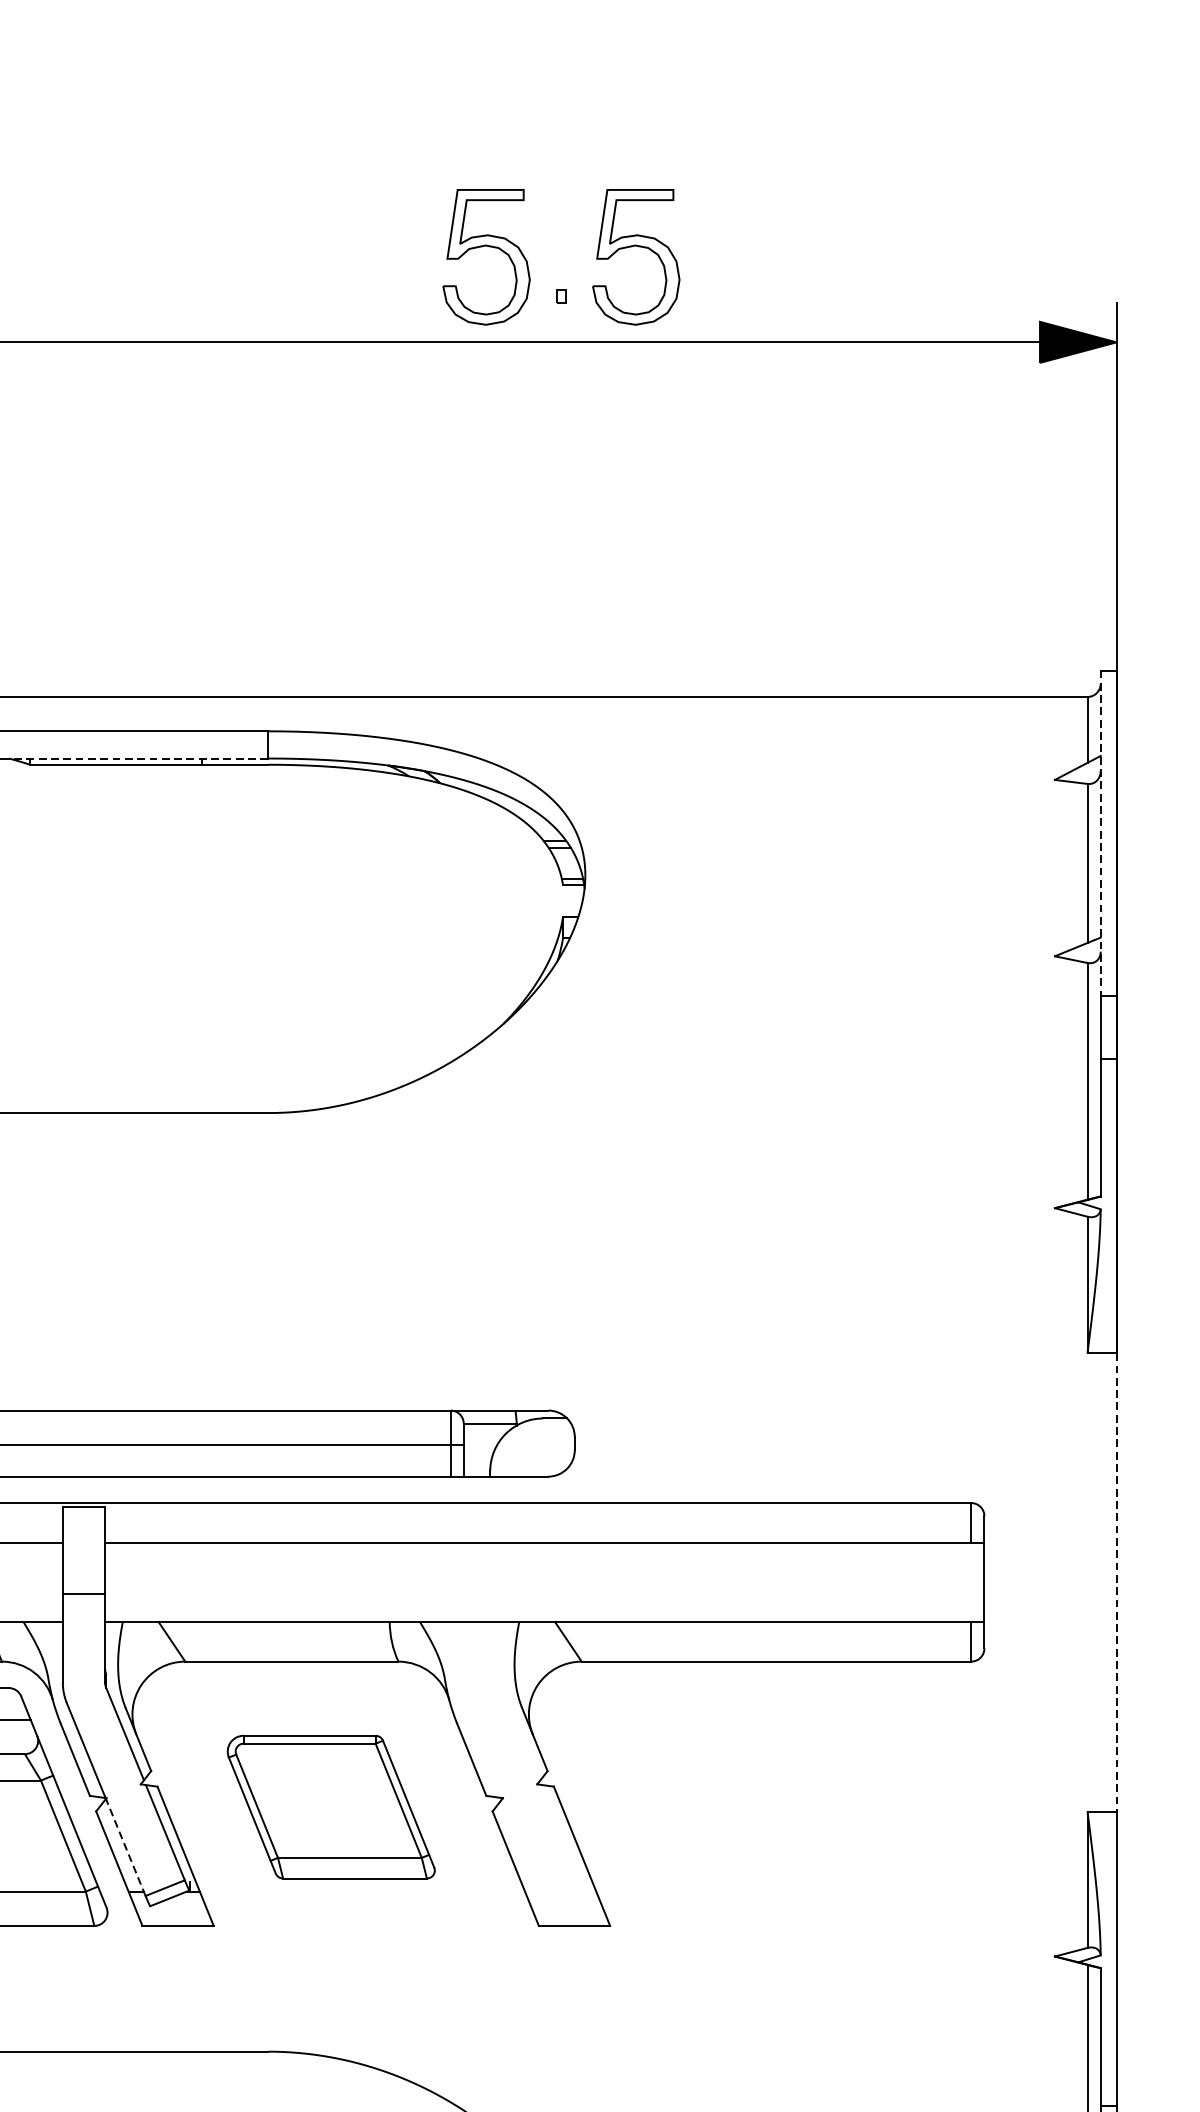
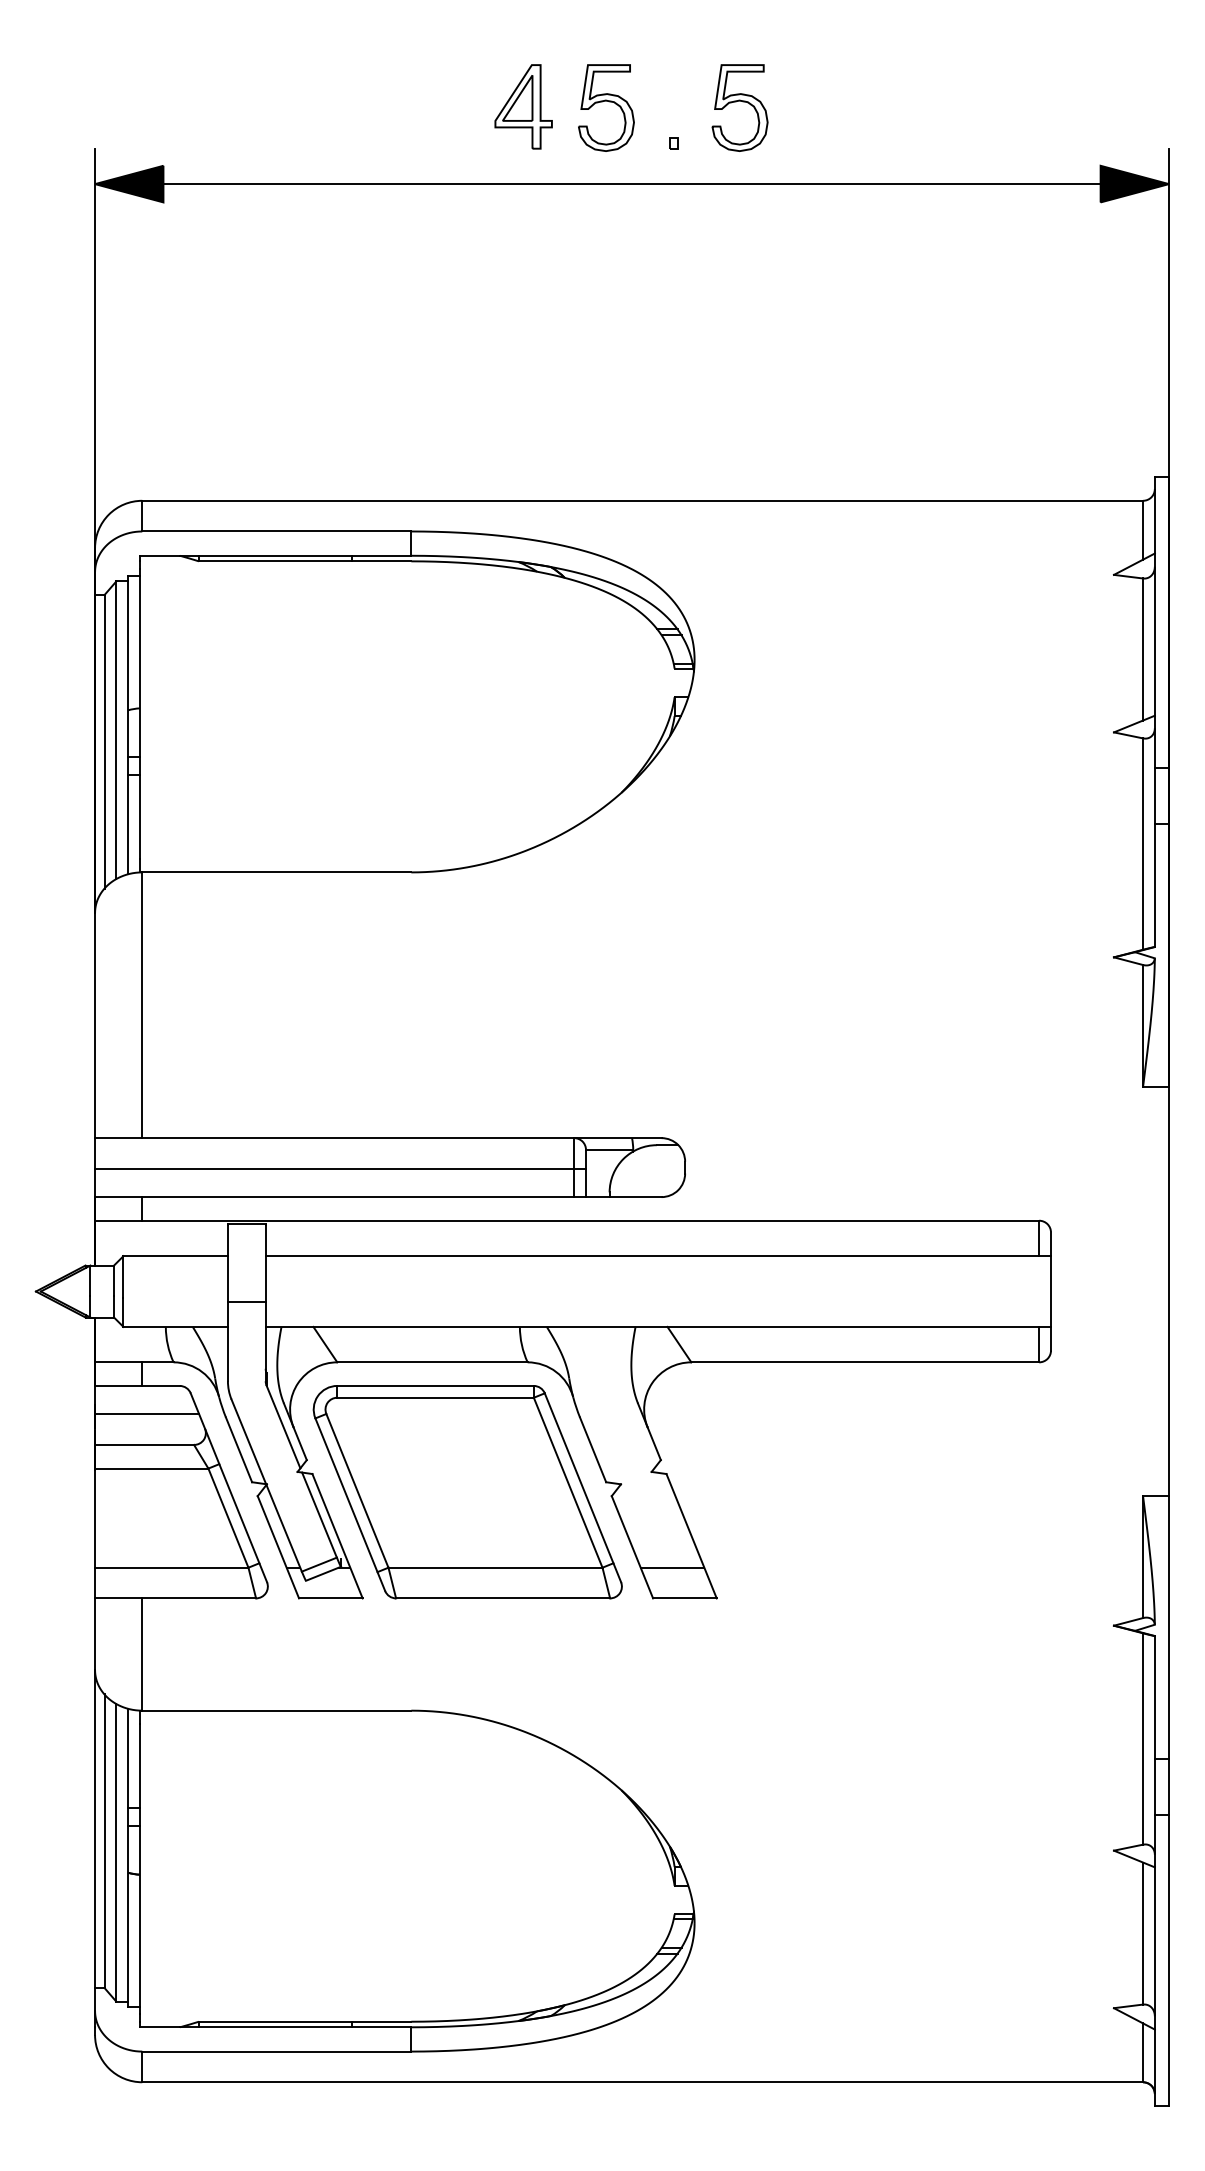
part: (393, 255) -> (523, 106), added
part: (486, 256) -> (606, 107), size x0.71
part: (635, 256) -> (739, 107), size x0.71
line: (138, 758) -> (295, 555), dashed -> solid
line: (1100, 833) -> (1154, 622), dashed -> solid
line: (1117, 1582) -> (1169, 1291), dashed -> solid
part: (331, 1807) -> (467, 1492), size x1.67
line: (126, 1847) -> (284, 1528), dashed -> solid
line: (560, 1891) -> (672, 1567), added

